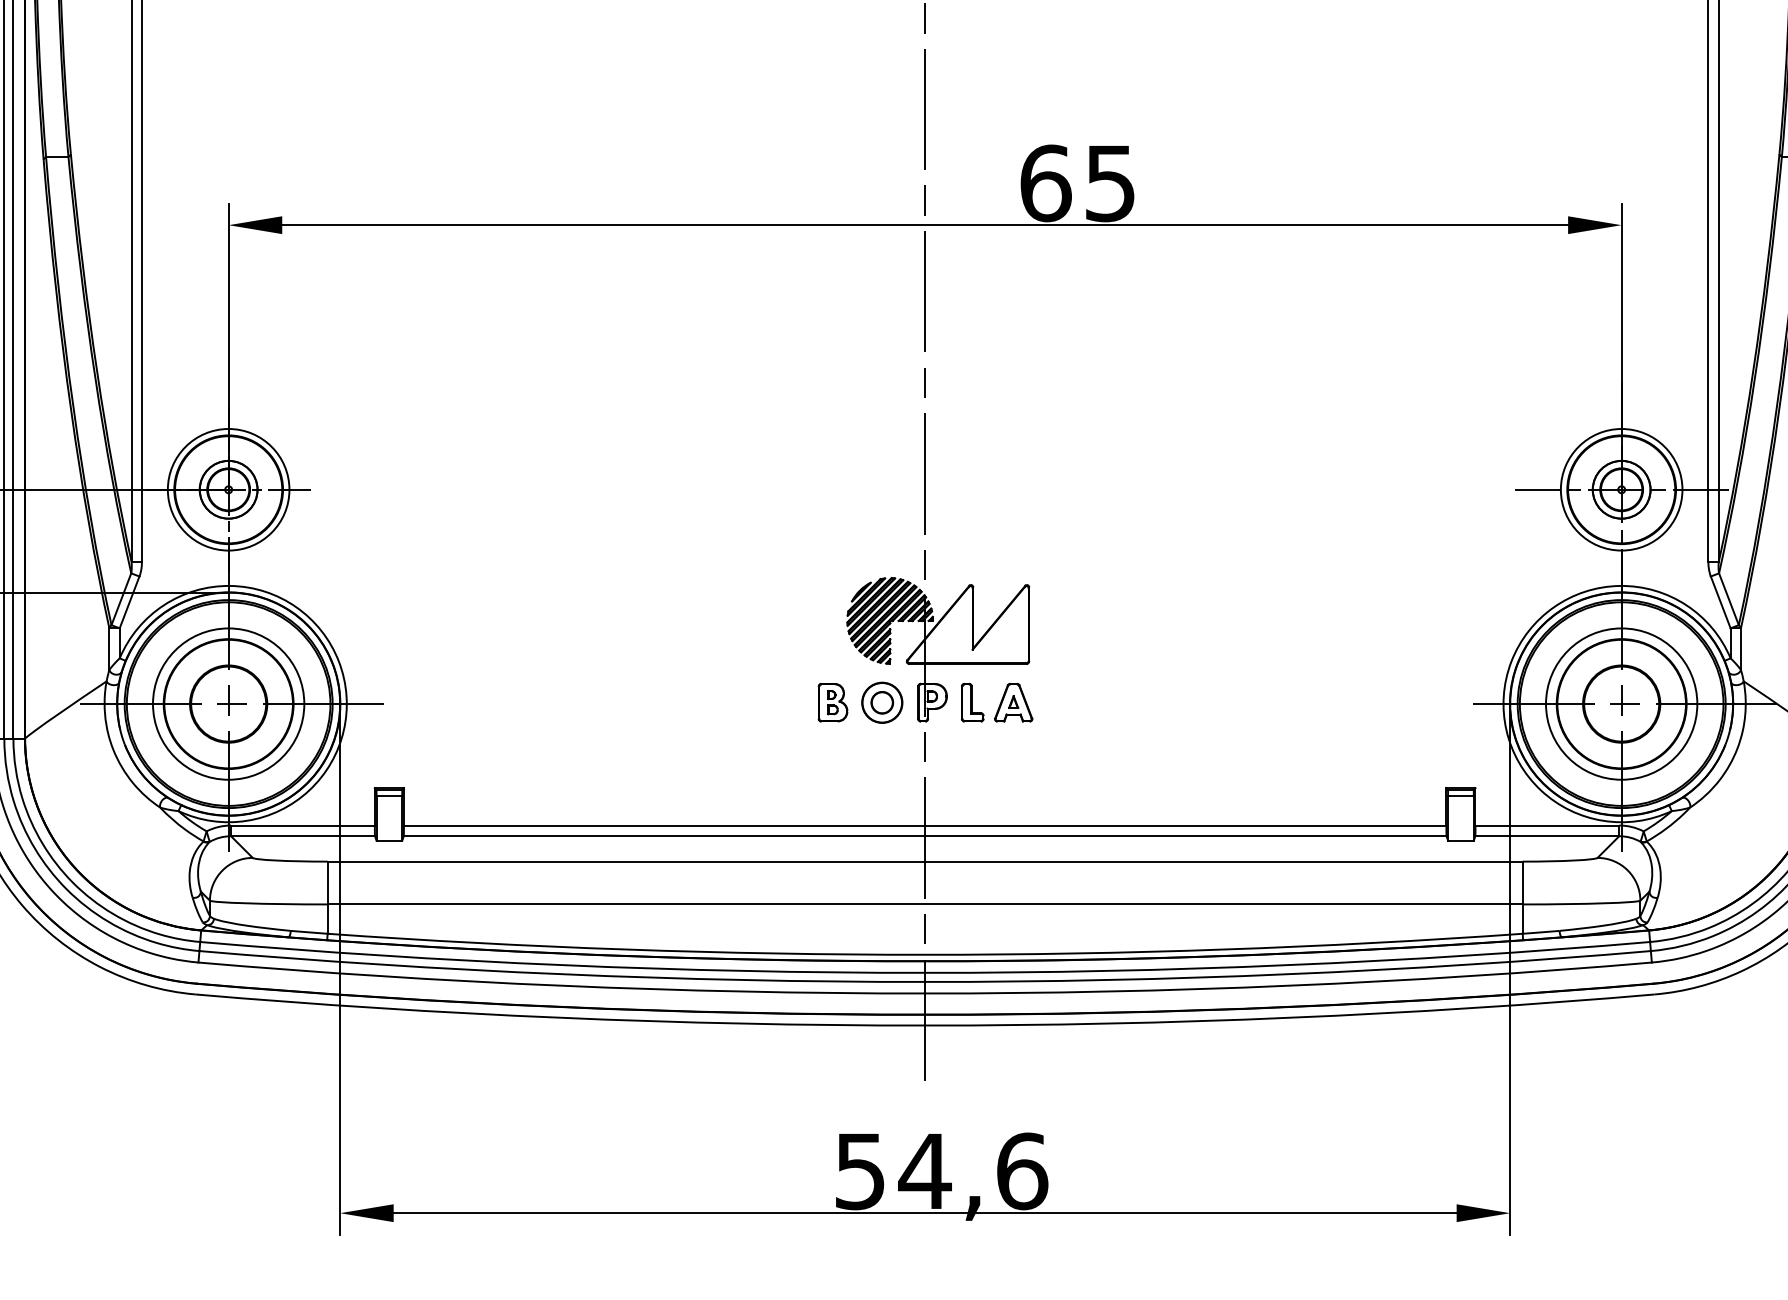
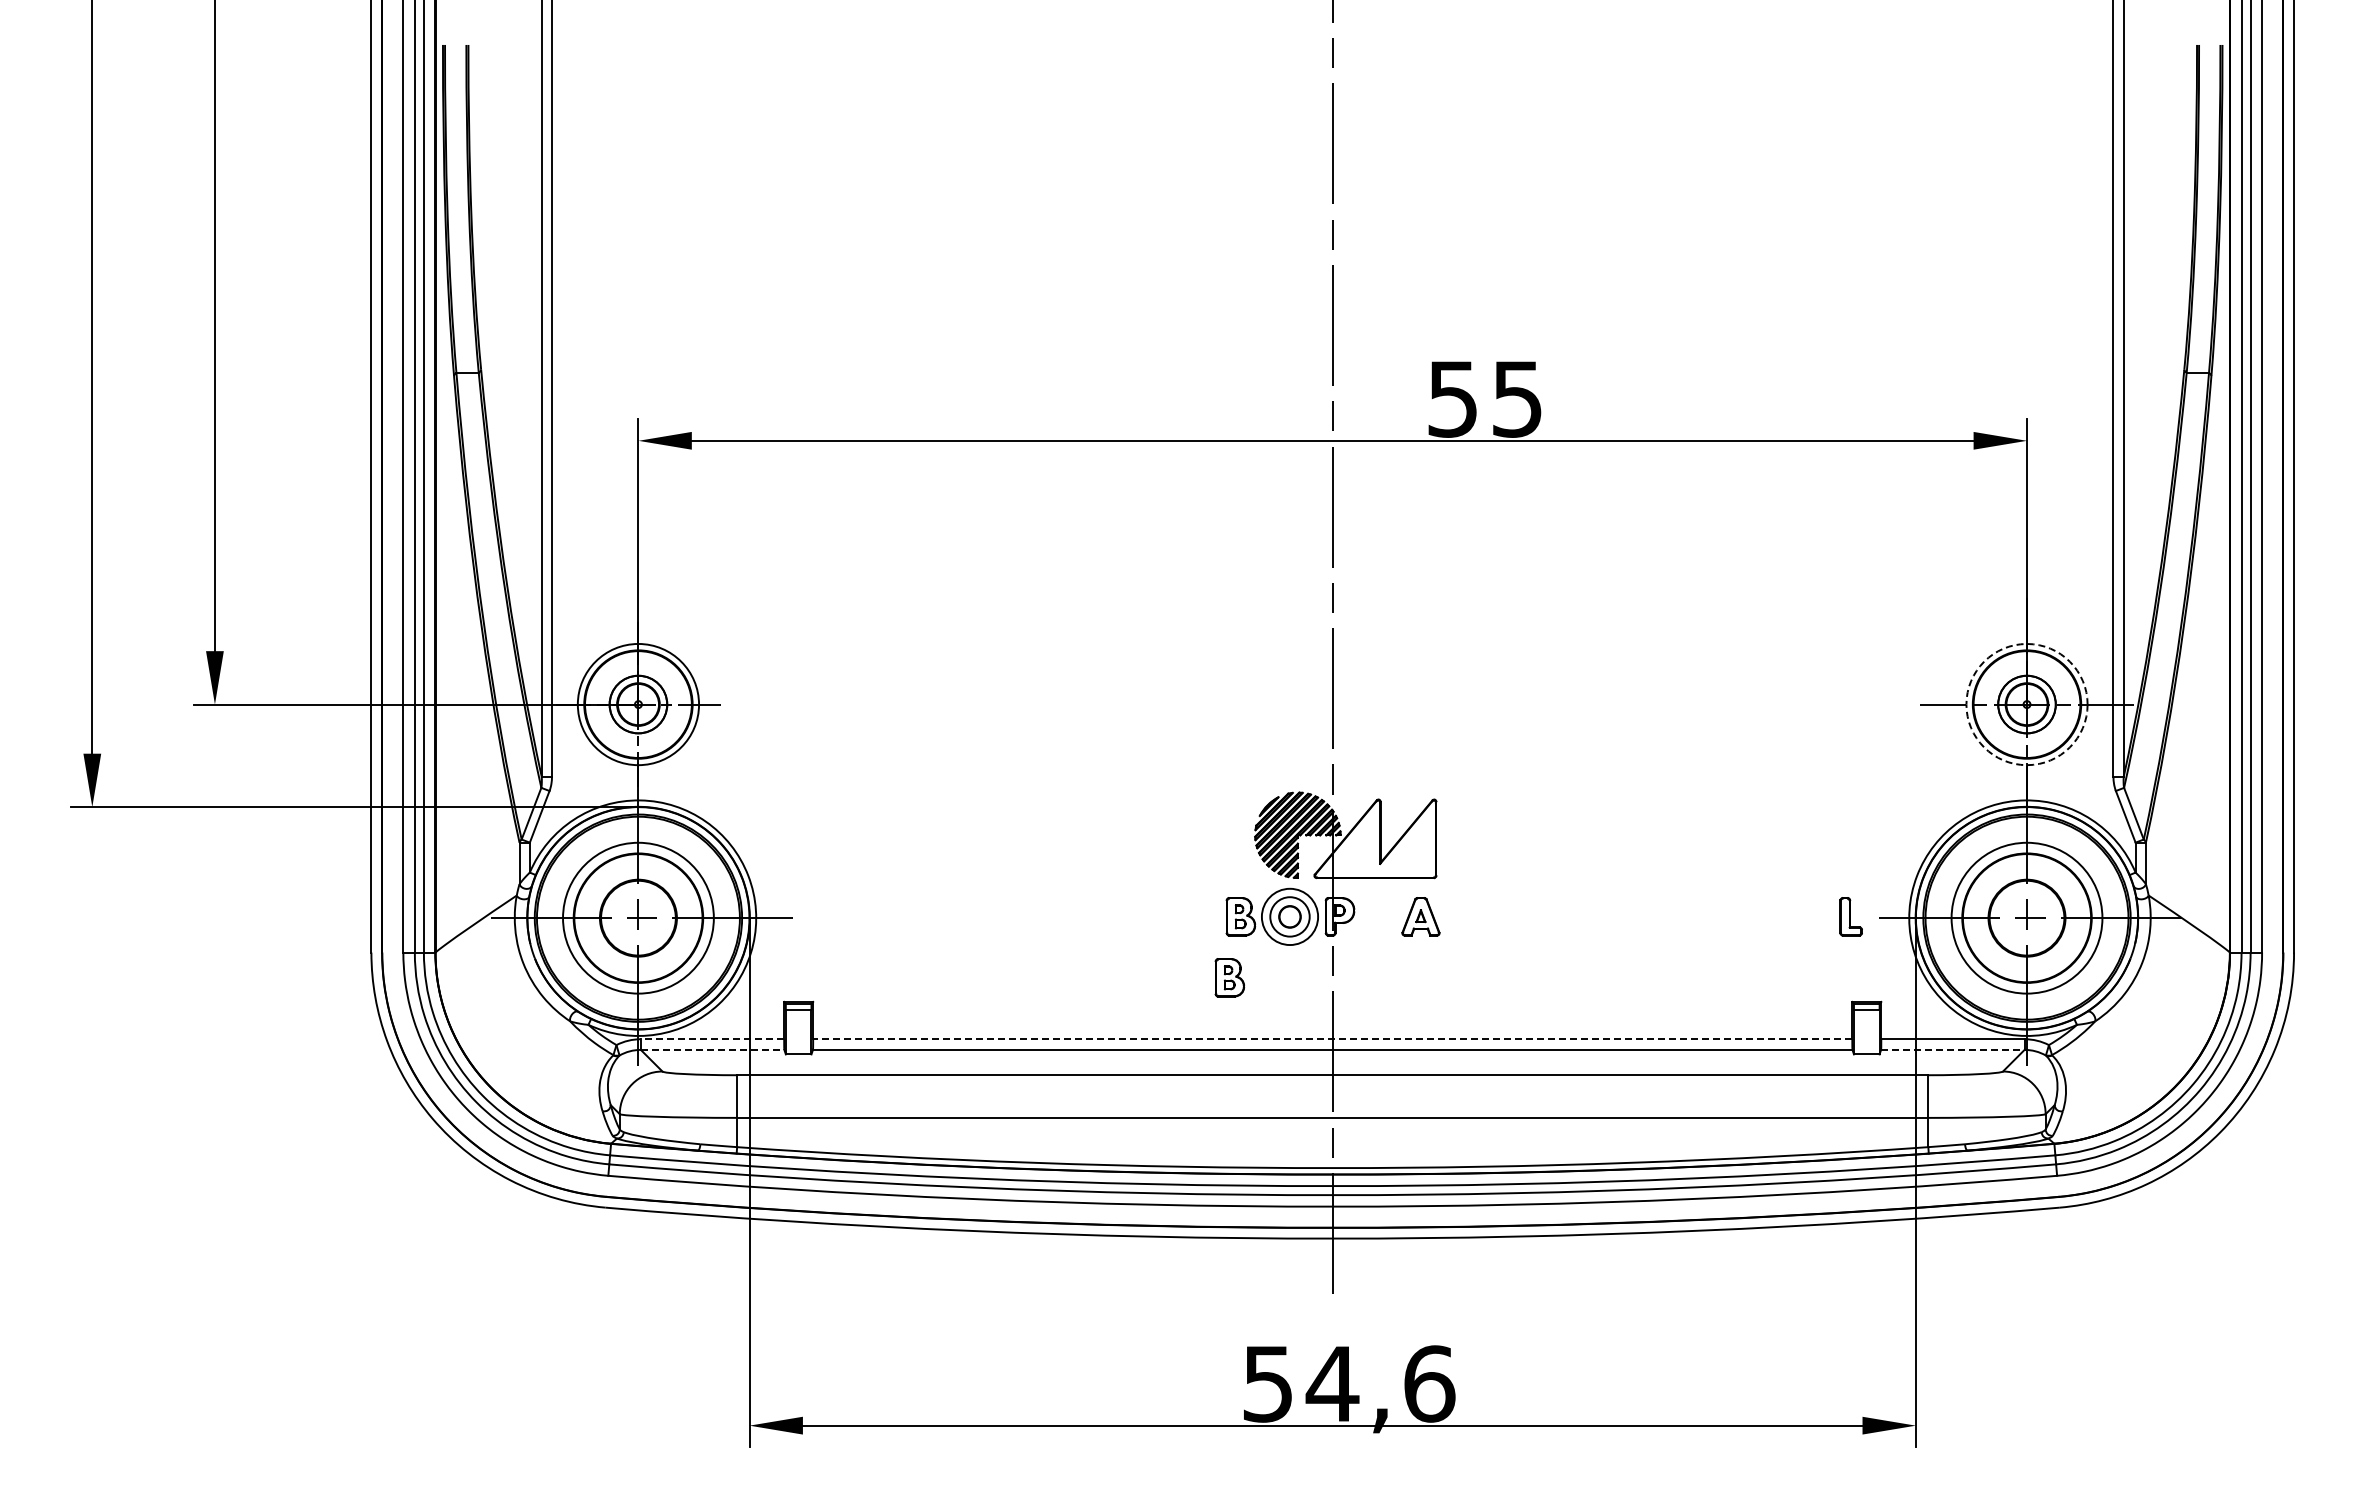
text: (1046, 182) -> (1453, 398), 65 -> 55
circle: (1621, 489) -> (2026, 704), solid -> dashed
circle: (881, 702) -> (1289, 916), size x1.4
part: (972, 702) -> (1850, 916), moved
part: (821, 763) -> (1229, 977), added
line: (302, 825) -> (712, 1039), solid -> dashed
line: (924, 825) -> (1332, 1039), solid -> dashed
line: (302, 835) -> (712, 1049), solid -> dashed
line: (1546, 835) -> (1952, 1049), solid -> dashed

